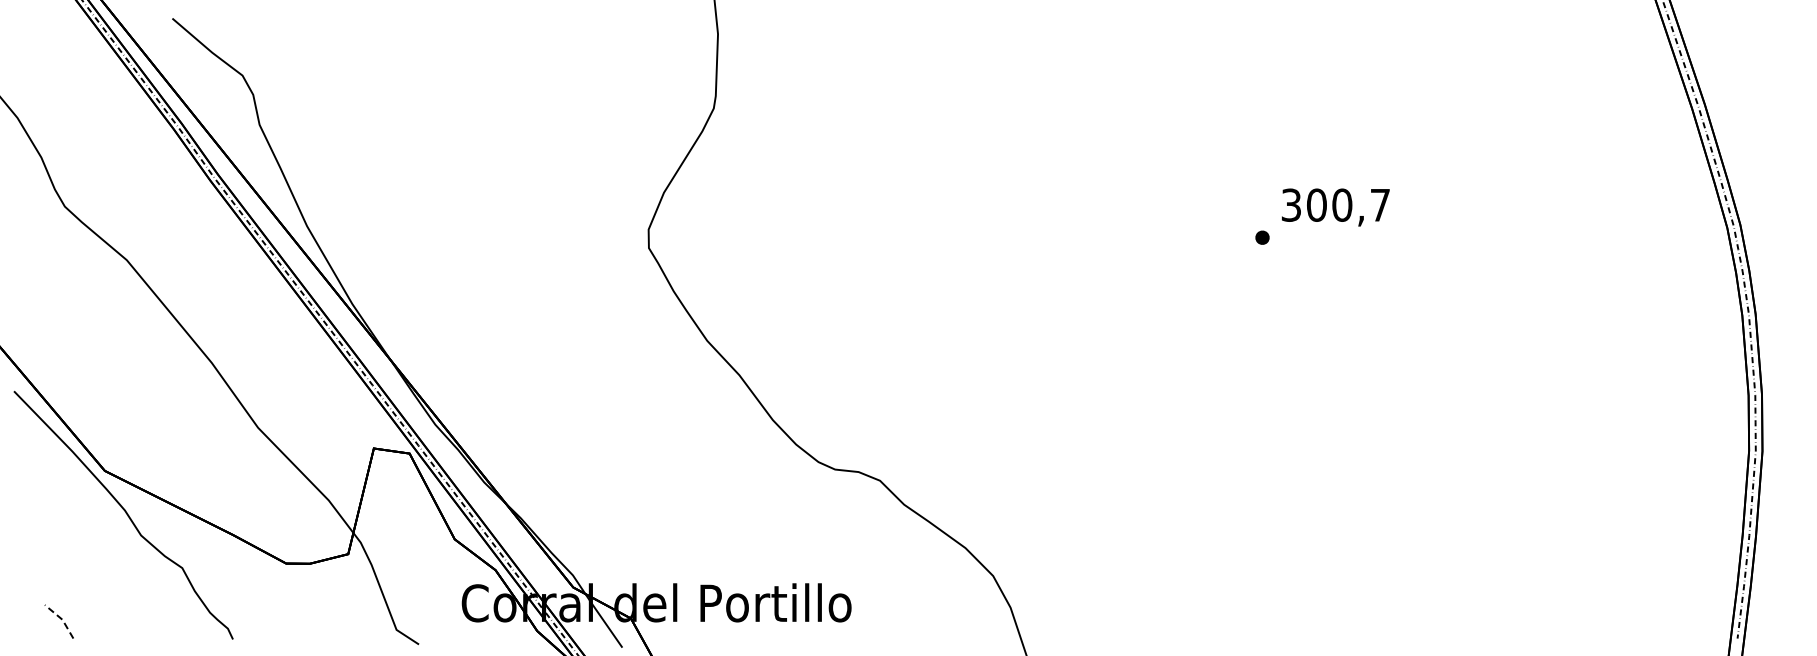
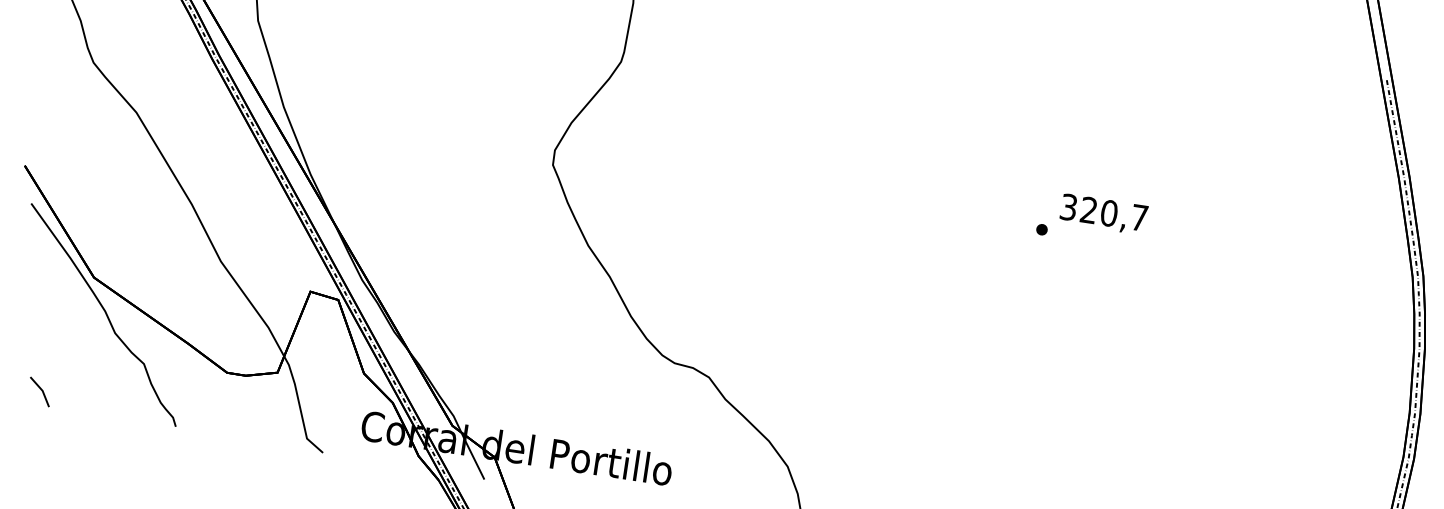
text: (1316, 204) -> (1088, 209), 300,7 -> 320,7
line: (62, 619) -> (42, 390), dashed -> solid

